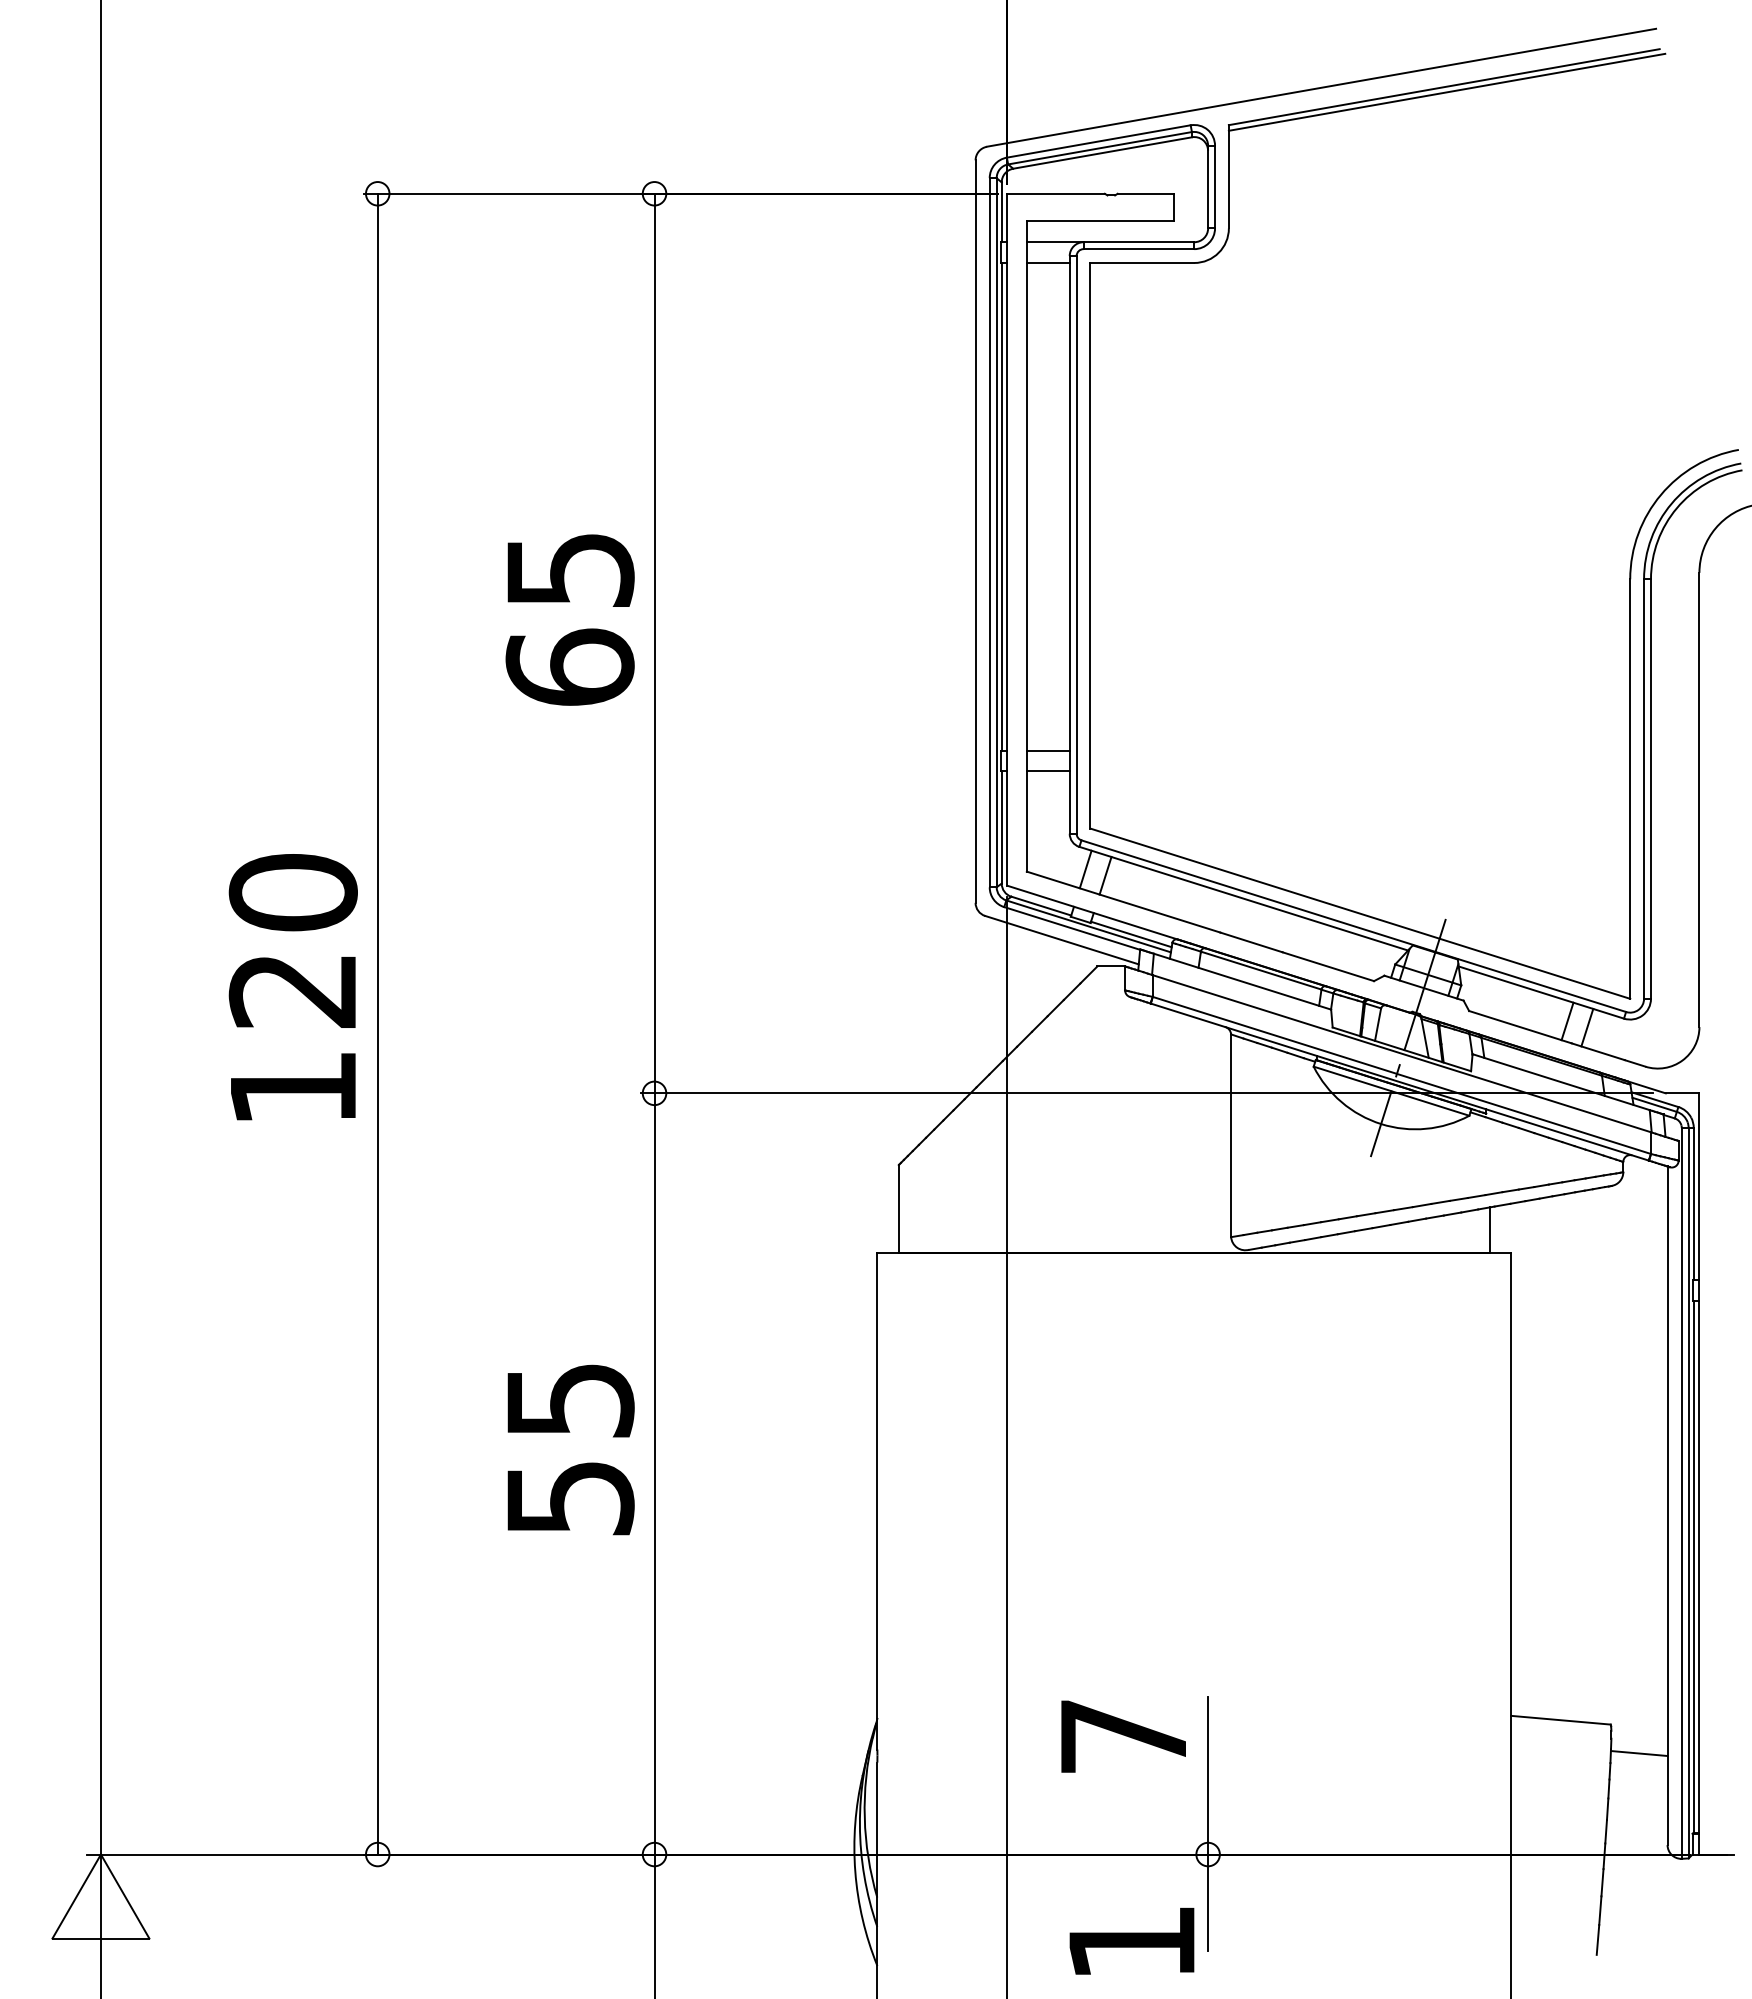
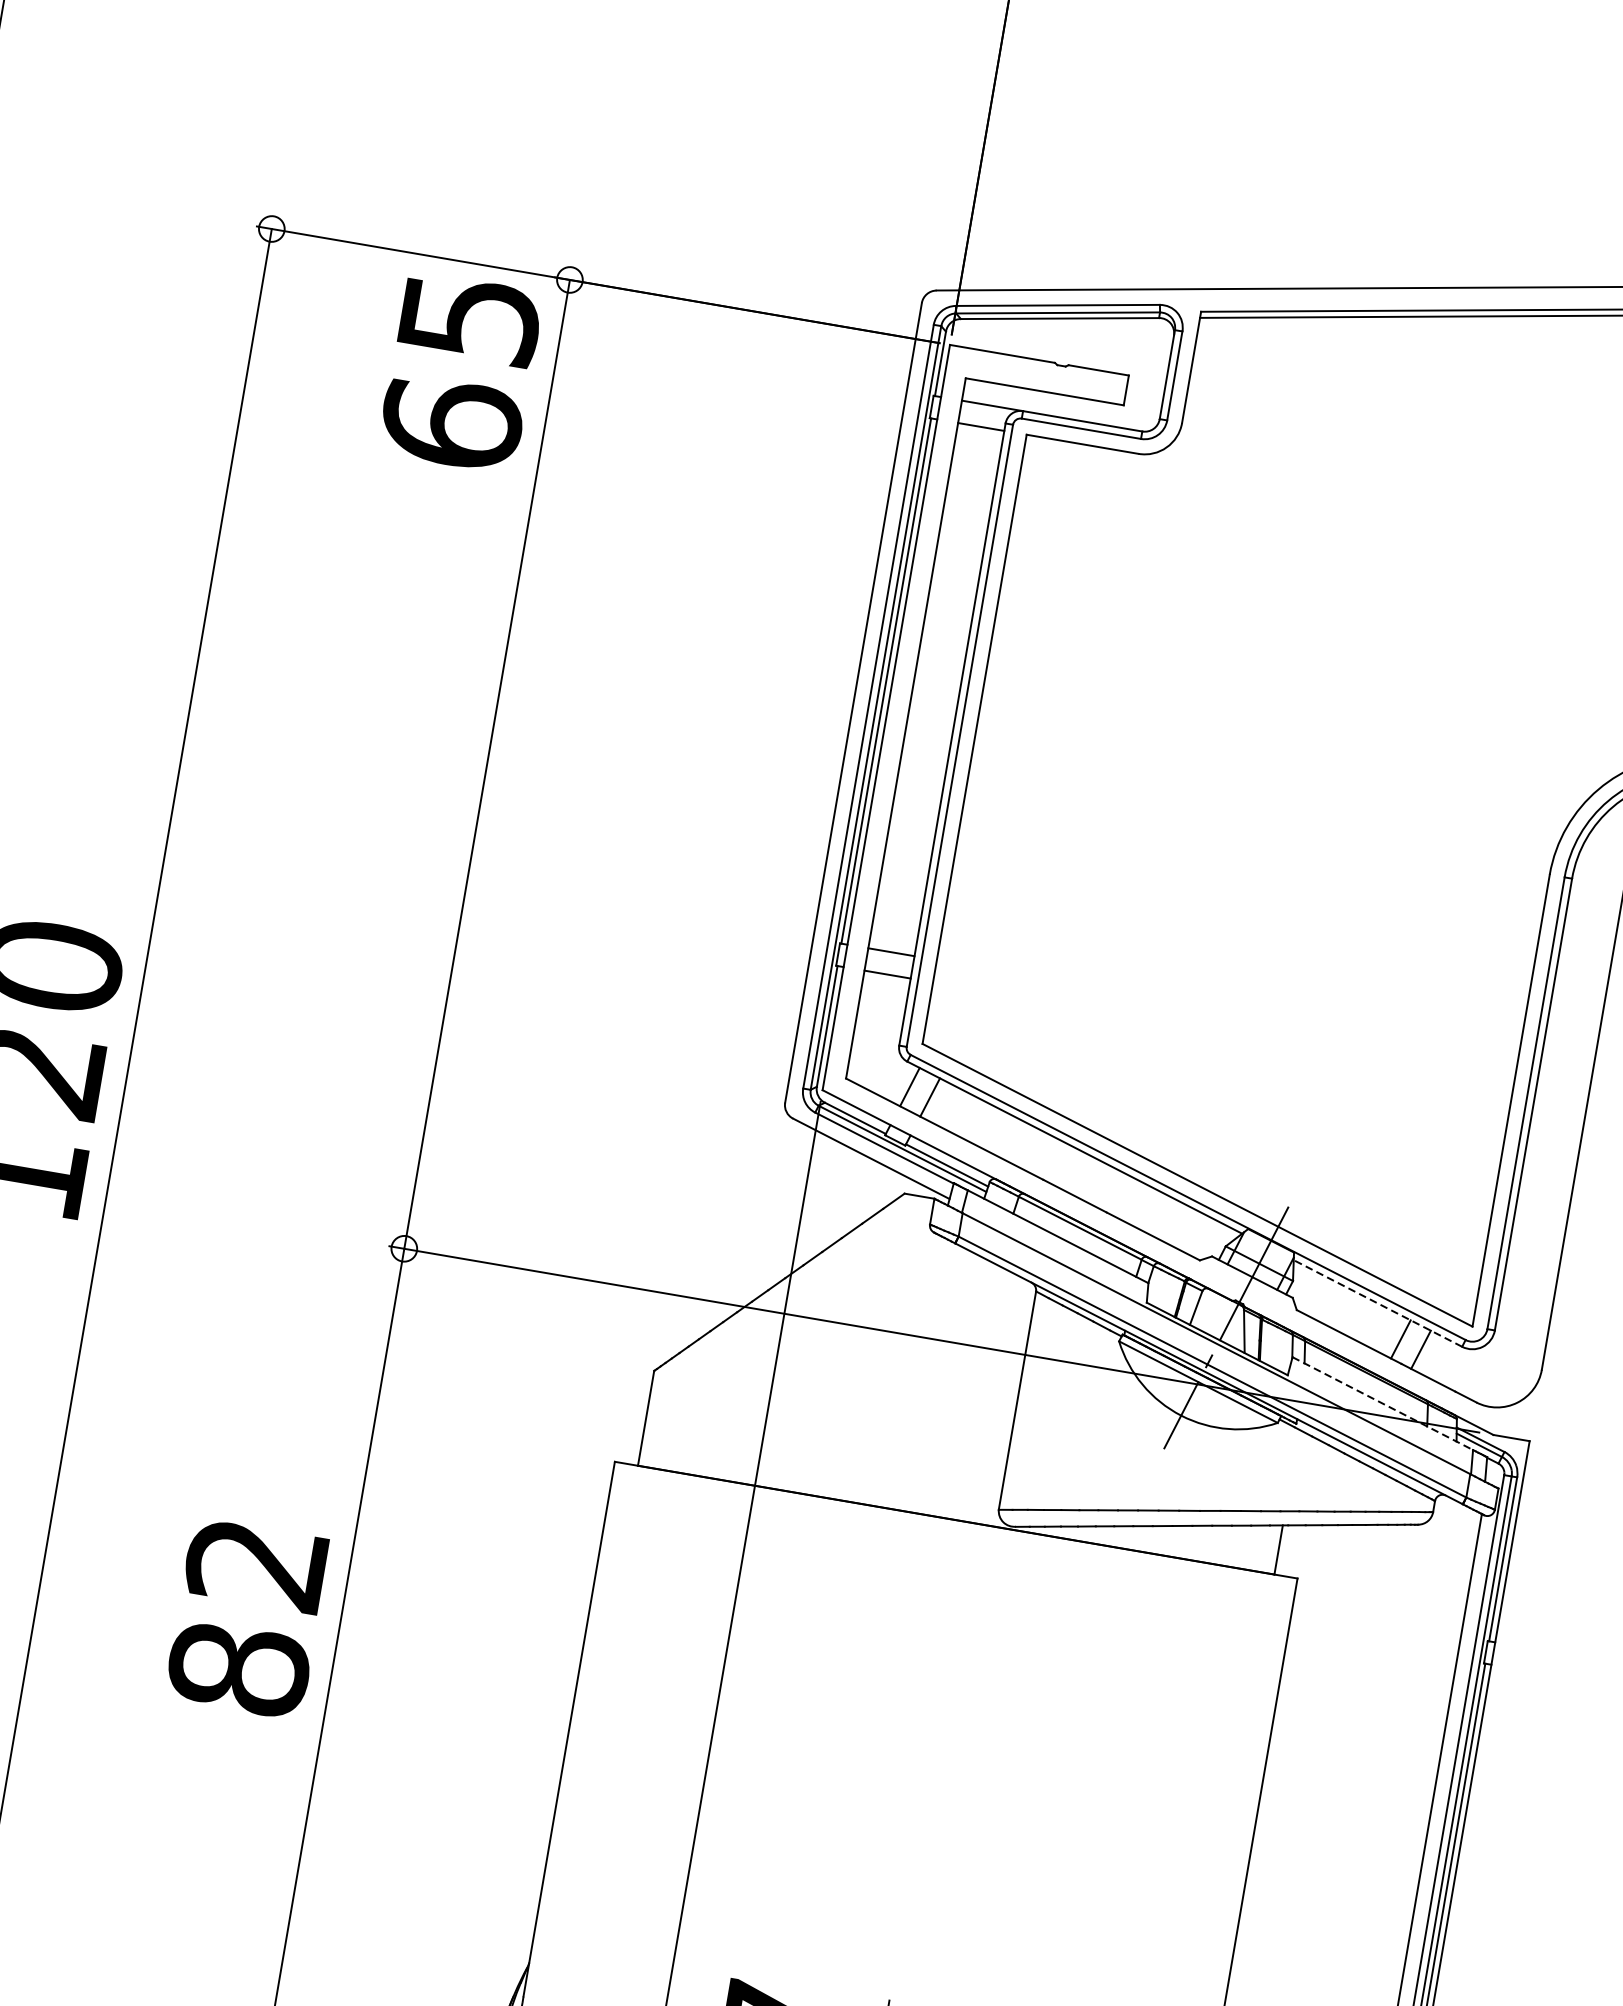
text: (569, 619) -> (459, 371), moved
line: (1541, 992) -> (1378, 1303), solid -> dashed
line: (1561, 1082) -> (1383, 1404), solid -> dashed
text: (569, 1450) -> (246, 1617), 55 -> 82

